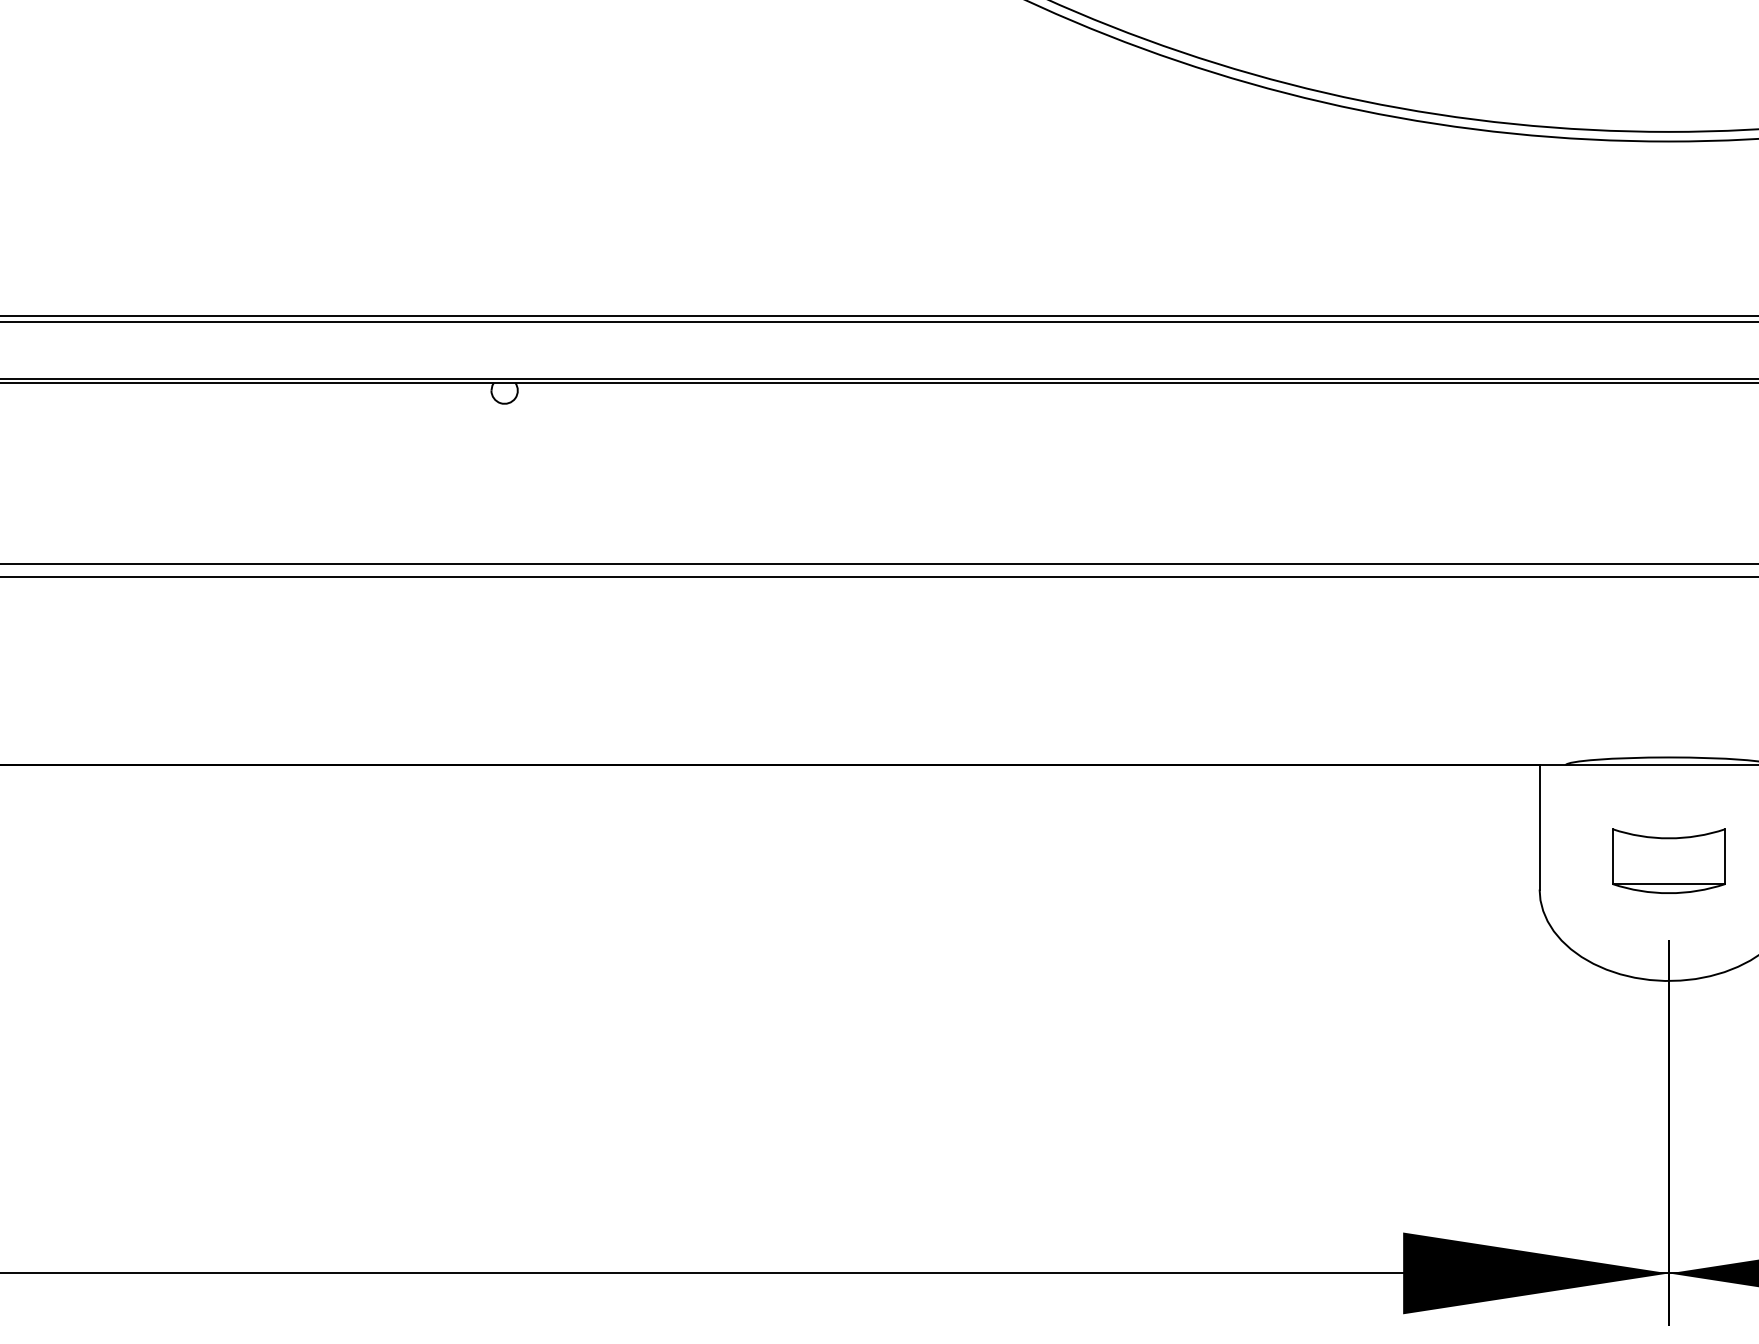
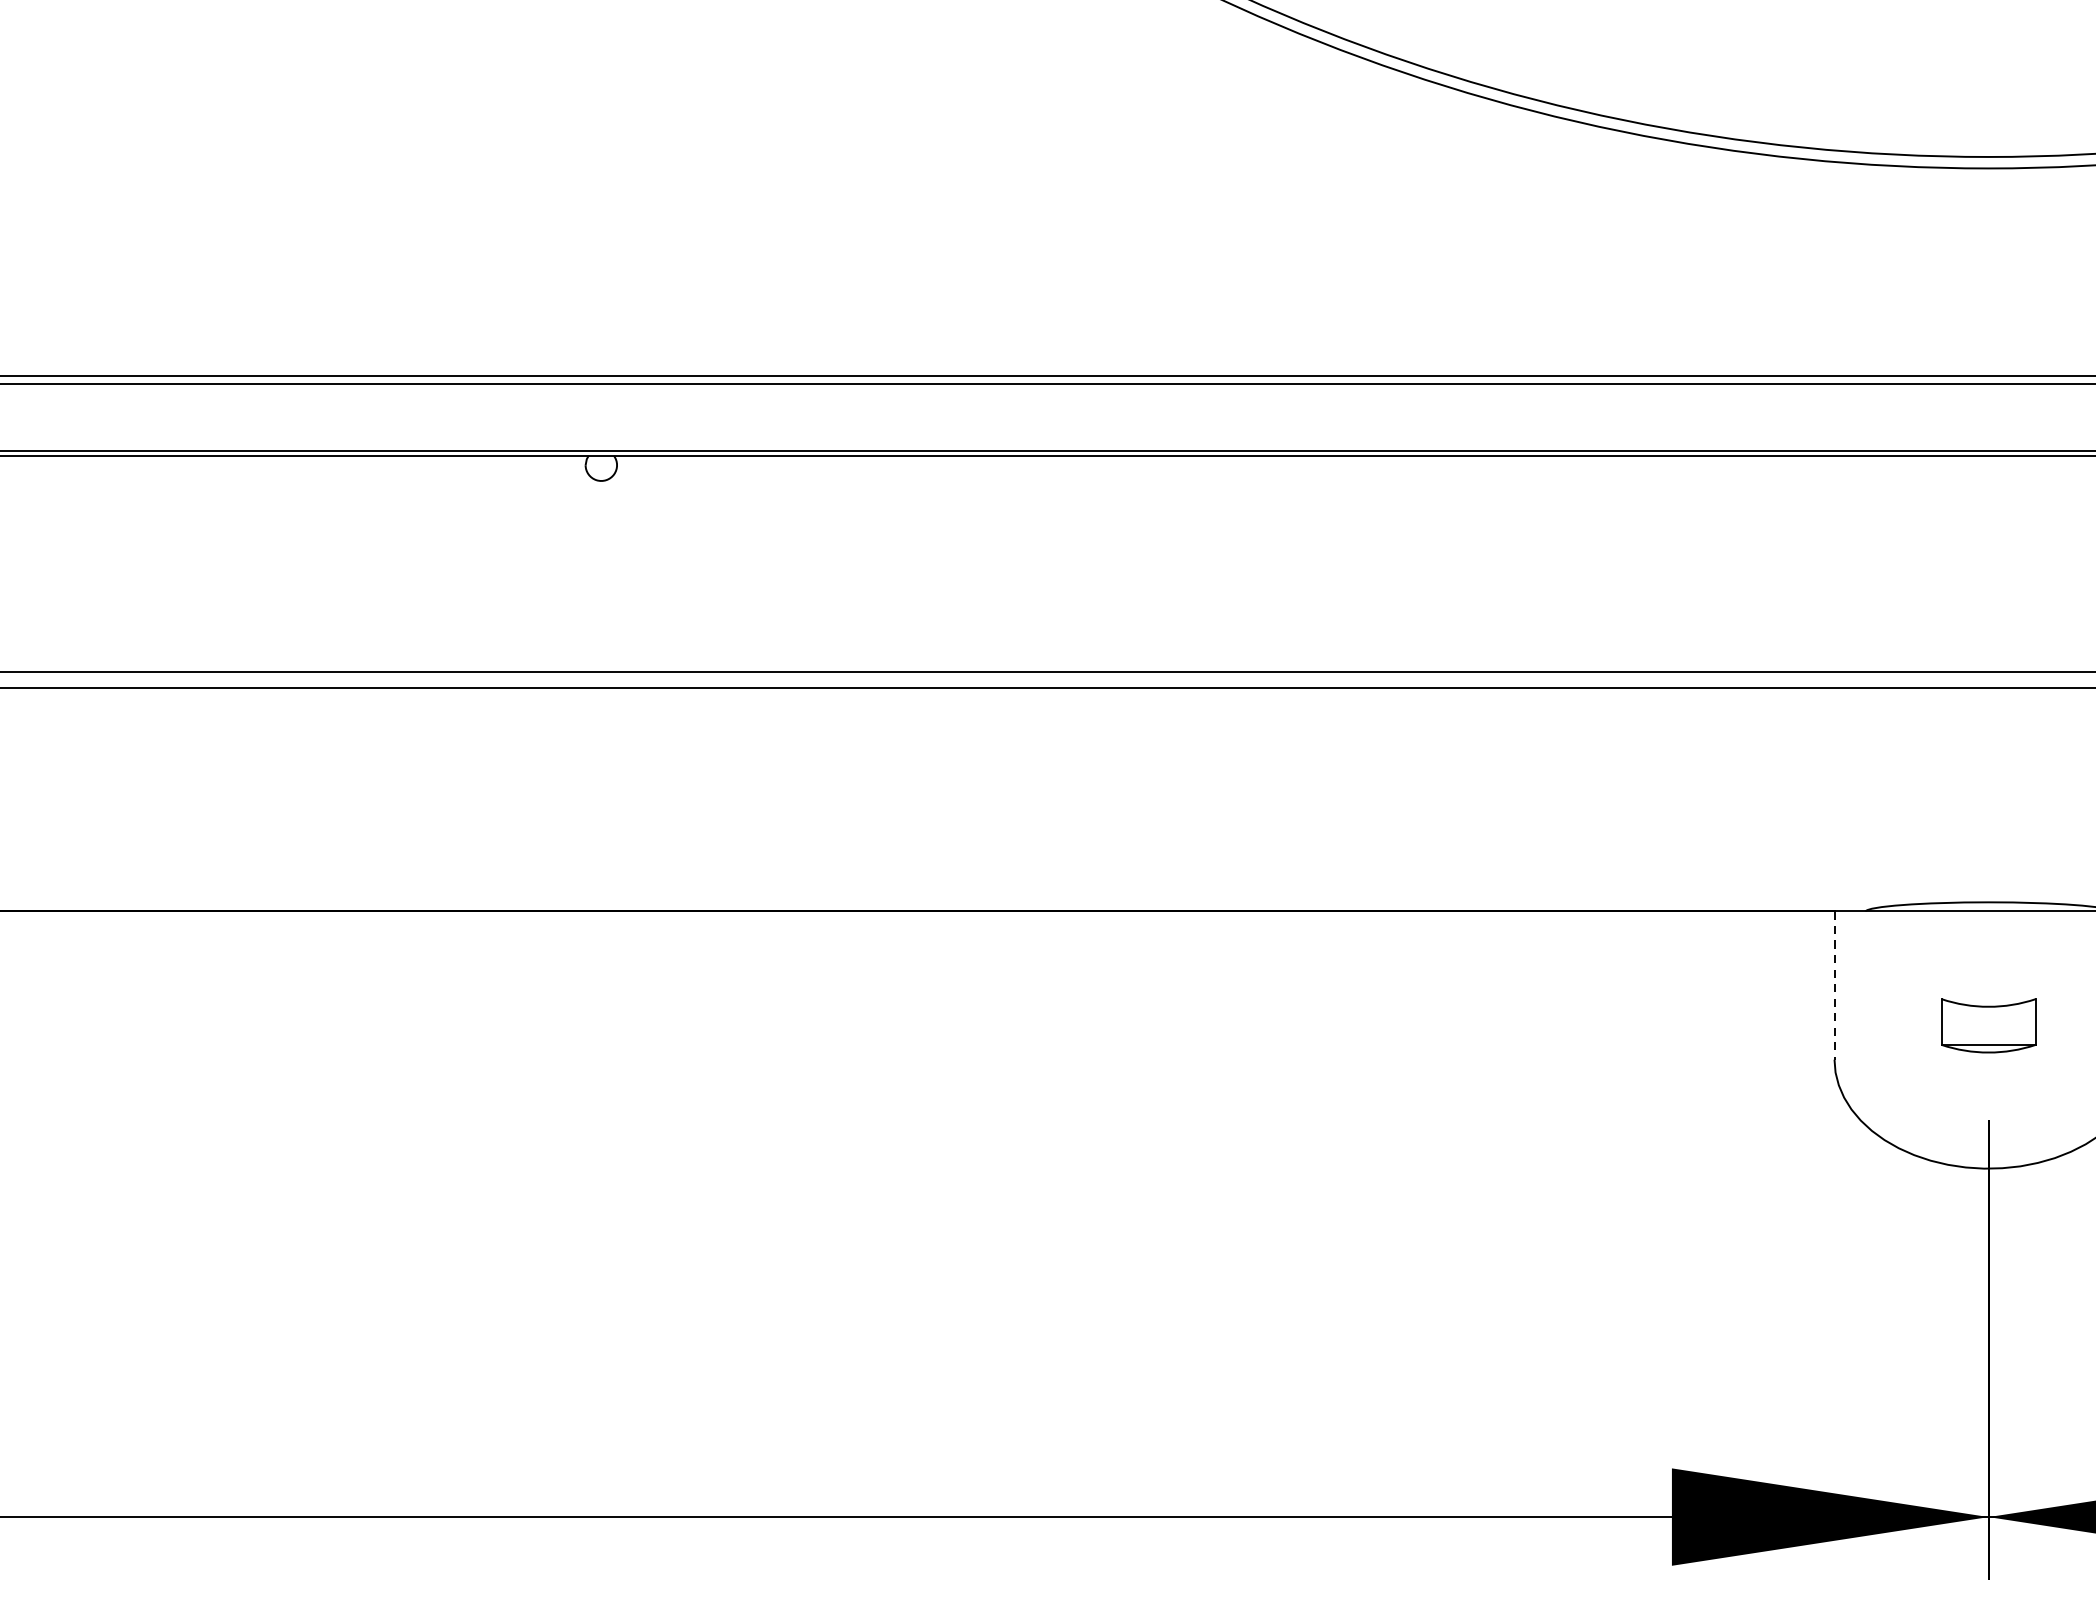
line: (1539, 827) -> (1834, 985), solid -> dashed
part: (1668, 860) -> (1988, 1025), size x0.7

